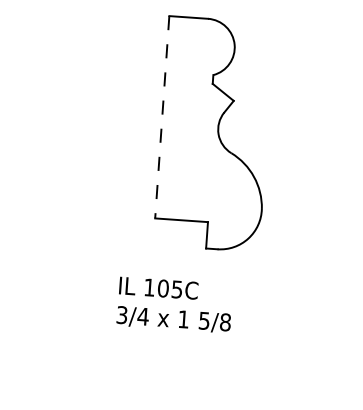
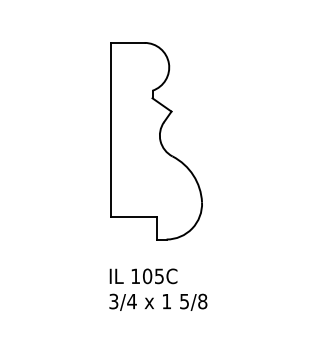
line: (162, 116) -> (111, 129), dashed -> solid
text: (175, 304) -> (158, 289), moved

